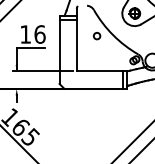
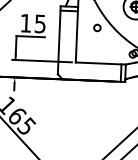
text: (39, 34) -> (39, 23), 16 -> 15

